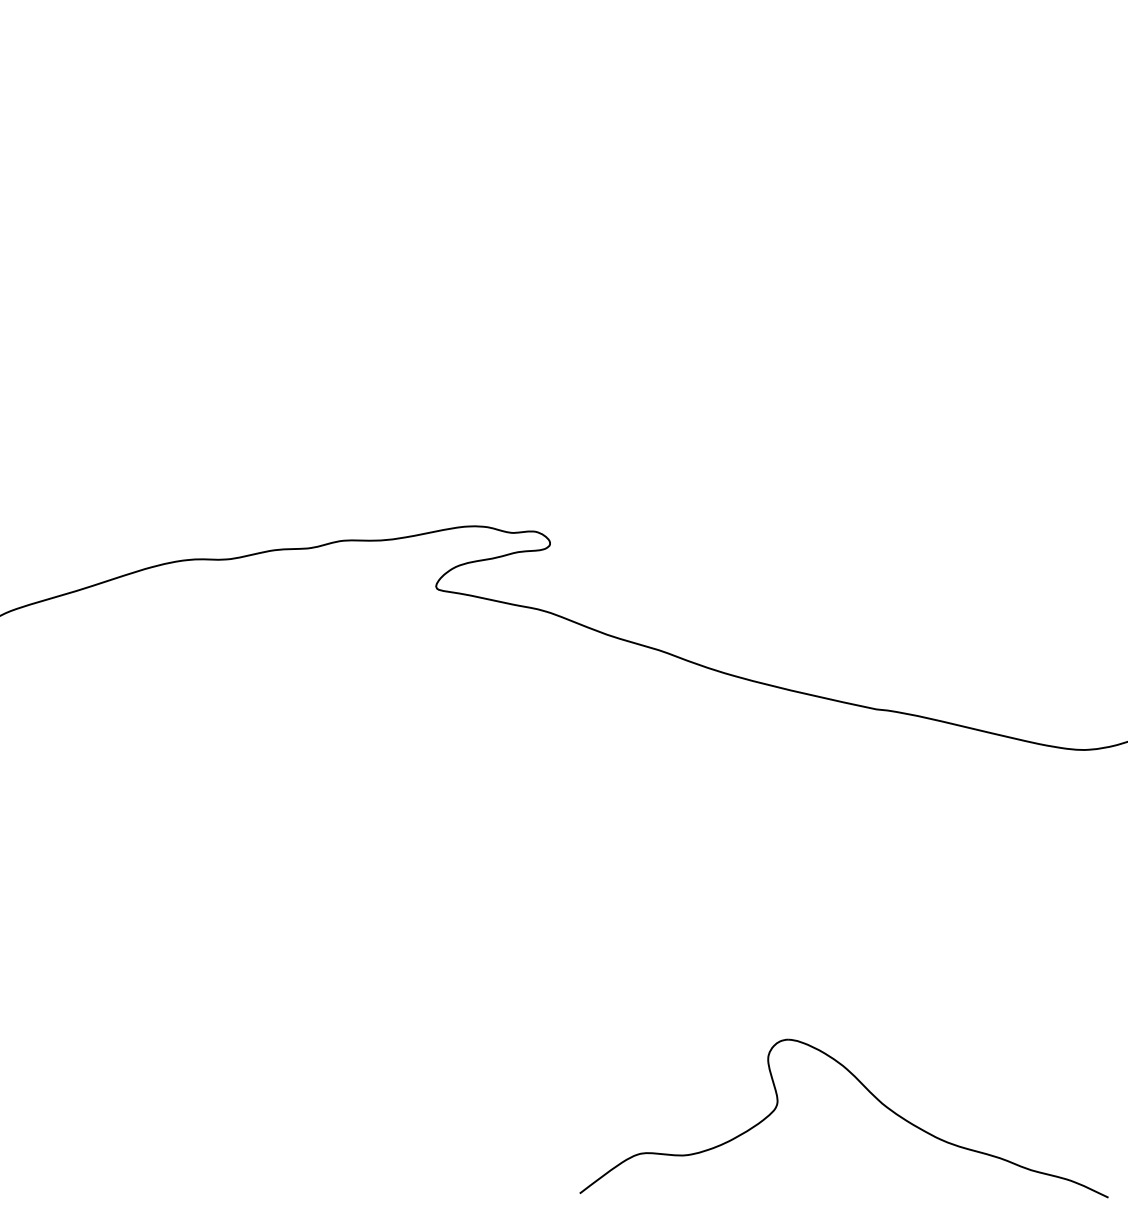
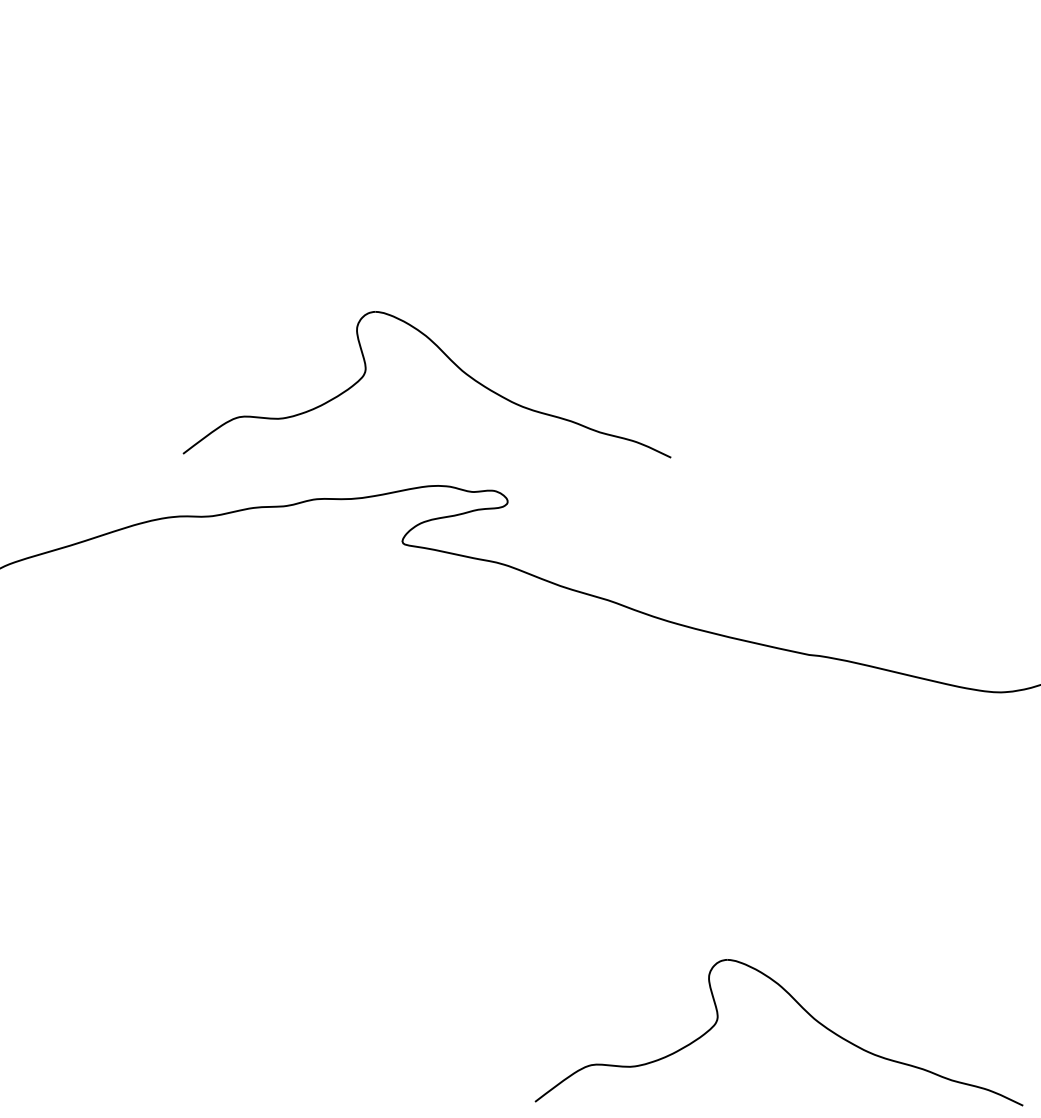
part: (487, 390) -> (449, 360), added

